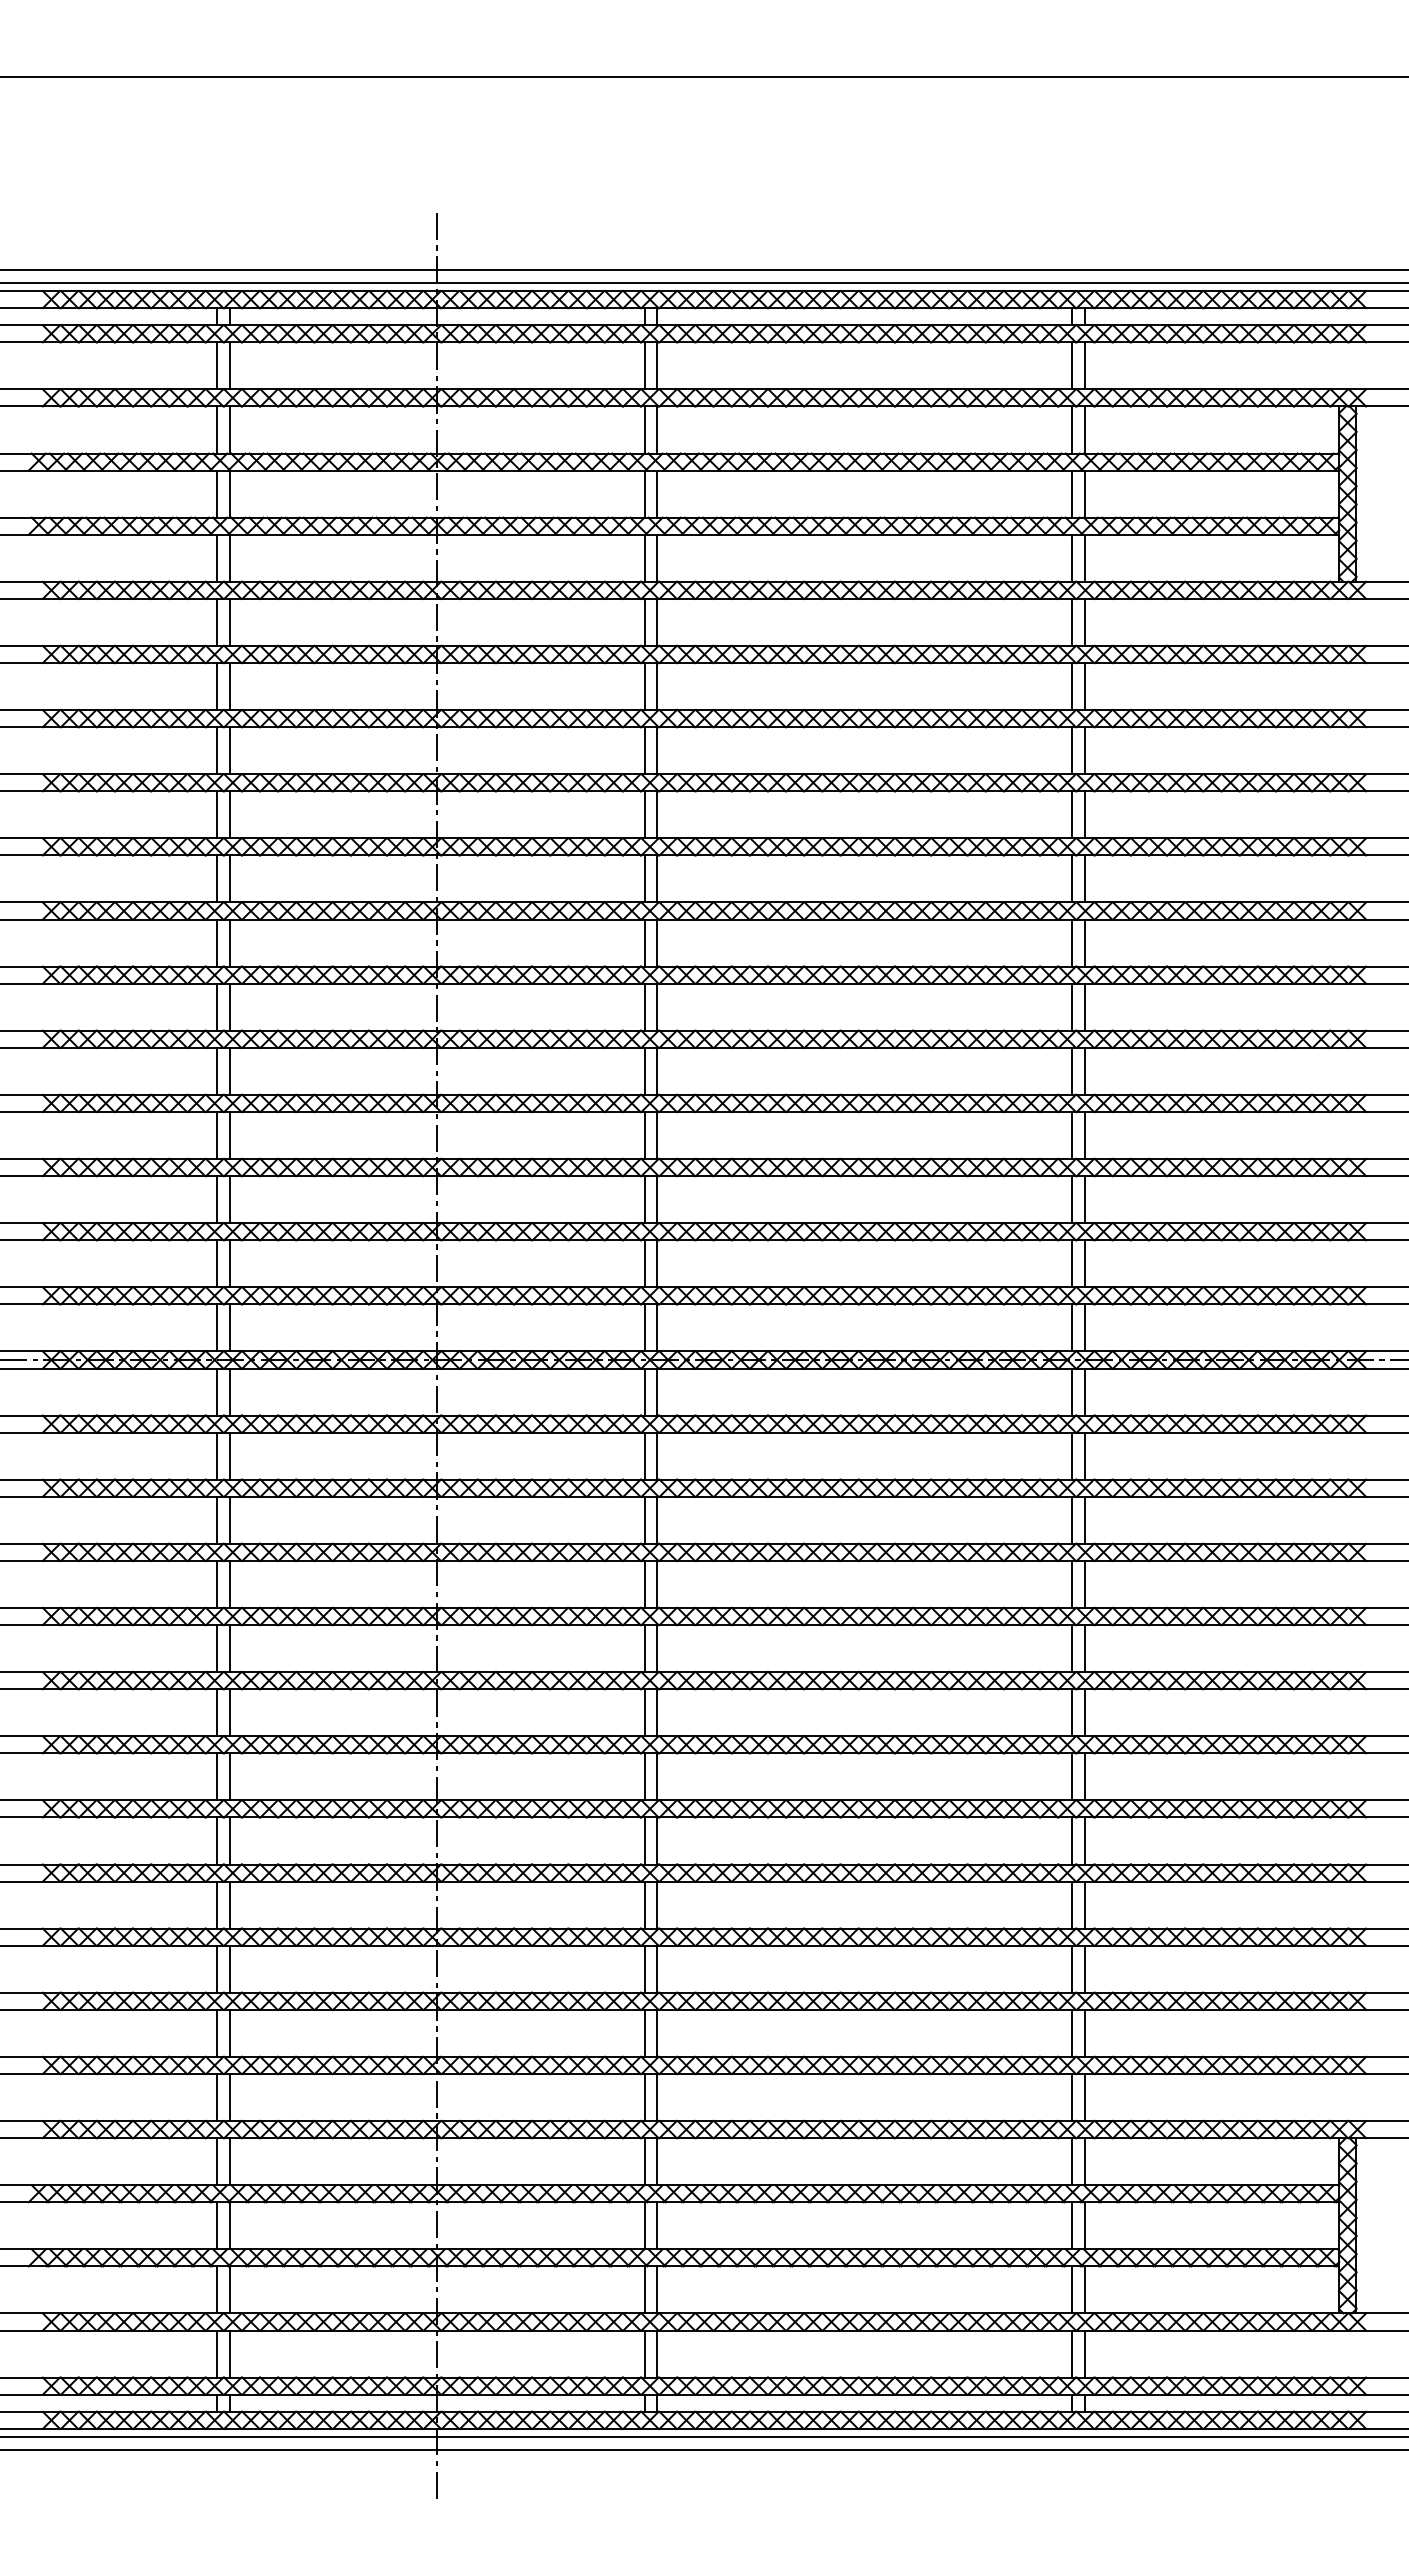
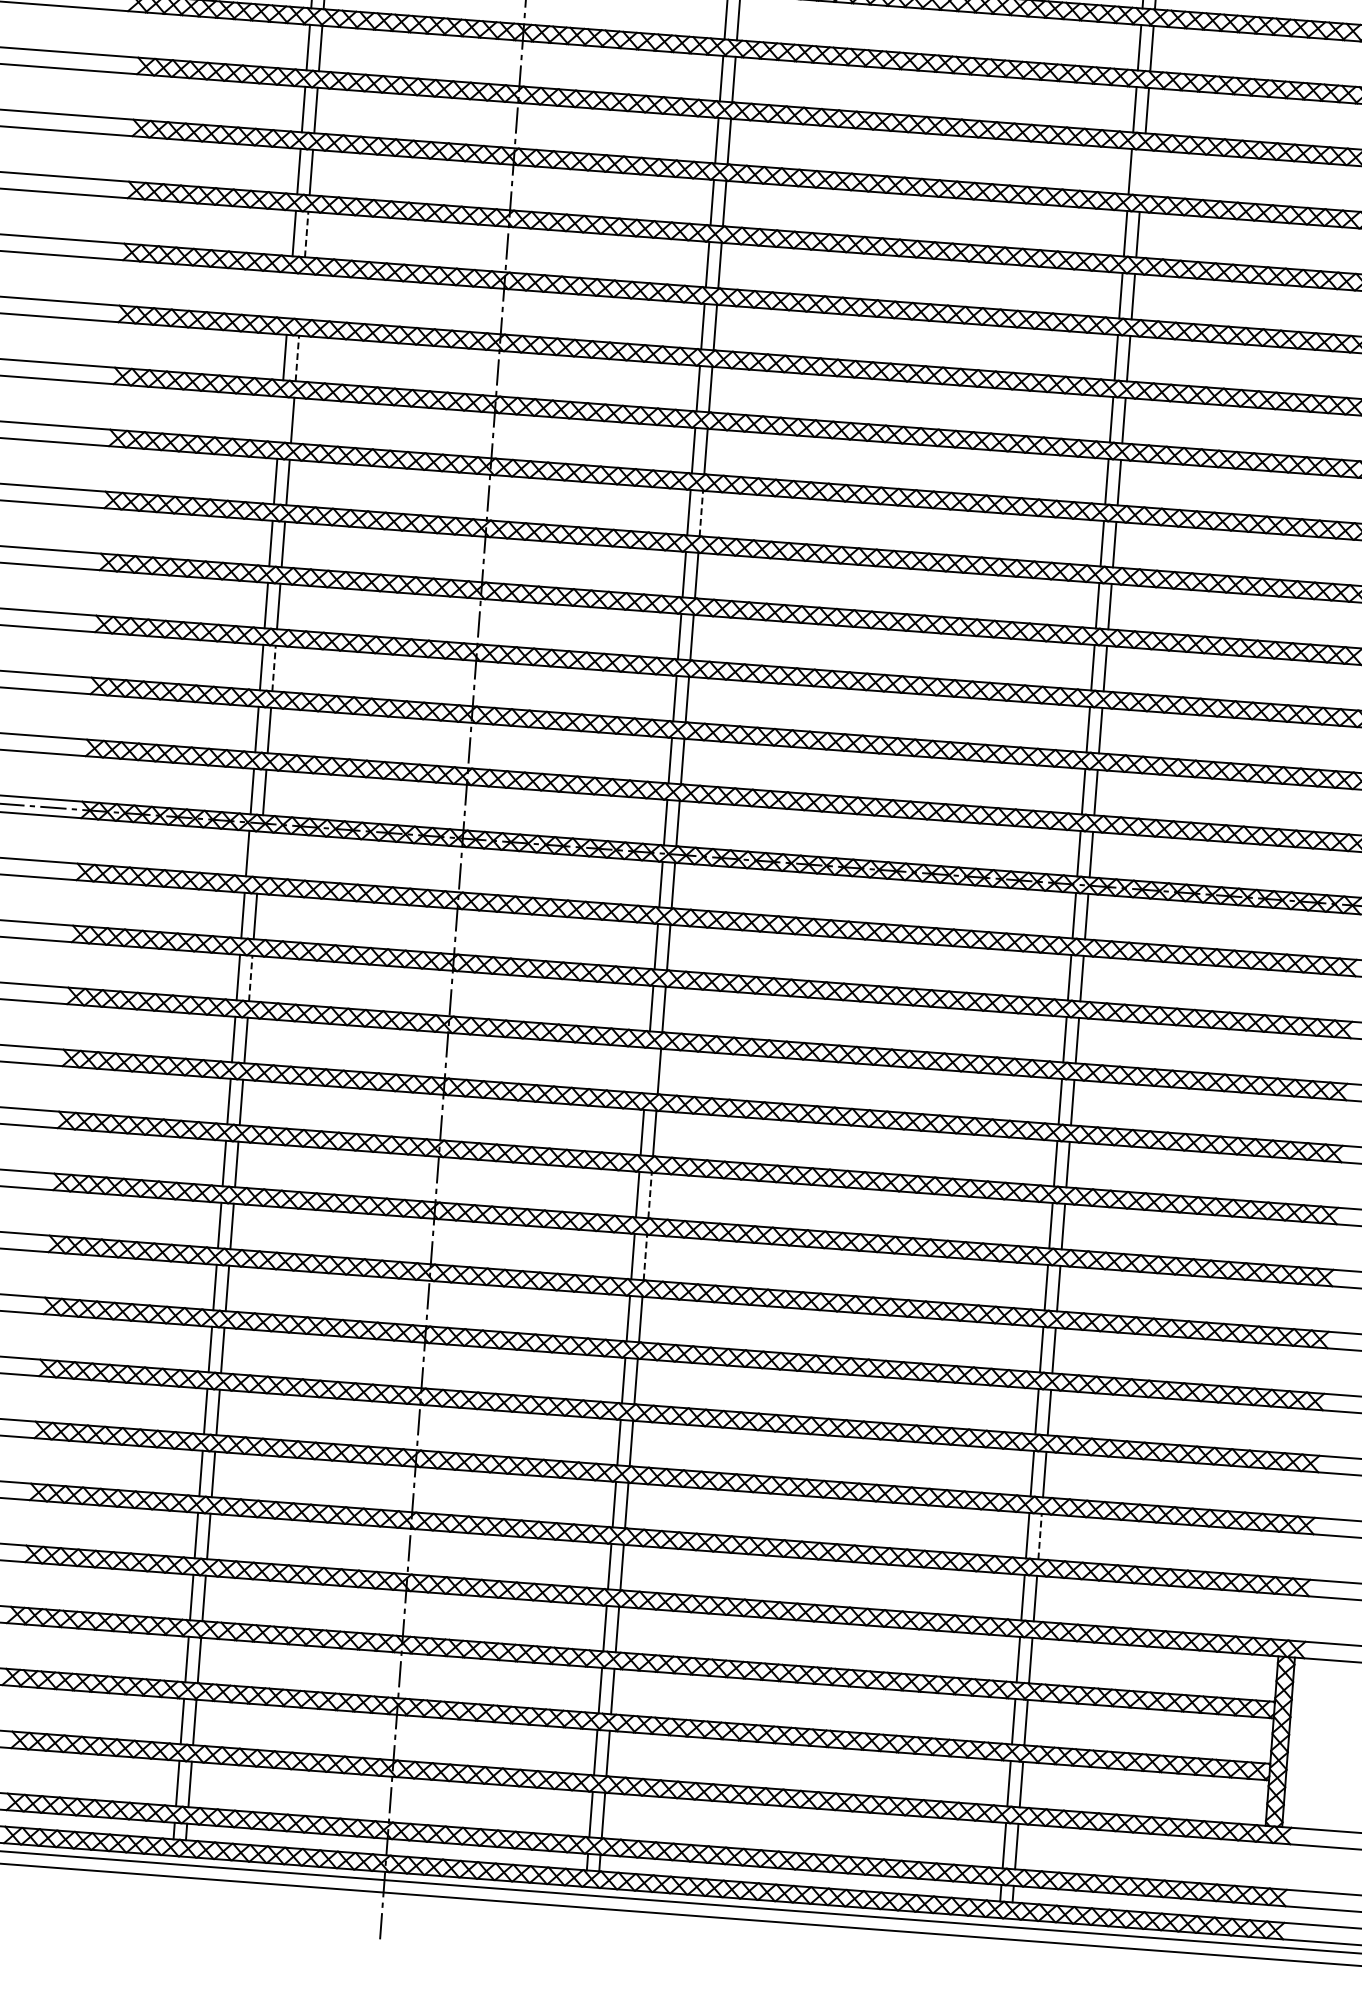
line: (1084, 621) -> (1142, 171), removed
line: (229, 750) -> (306, 234), solid -> dashed
line: (216, 814) -> (289, 295), removed
line: (229, 814) -> (301, 296), removed
line: (229, 878) -> (297, 358), solid -> dashed
line: (216, 942) -> (279, 418), removed
line: (657, 1007) -> (701, 513), solid -> dashed
line: (229, 1199) -> (273, 668), solid -> dashed
line: (229, 1391) -> (259, 853), removed
line: (229, 1520) -> (250, 978), solid -> dashed
line: (644, 1583) -> (647, 1069), removed
line: (657, 1712) -> (650, 1195), solid -> dashed
line: (657, 1776) -> (645, 1257), solid -> dashed
line: (1084, 2033) -> (1039, 1536), solid -> dashed

